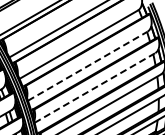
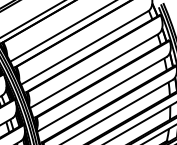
line: (88, 65) -> (94, 70), dashed -> solid
line: (94, 87) -> (101, 93), dashed -> solid

